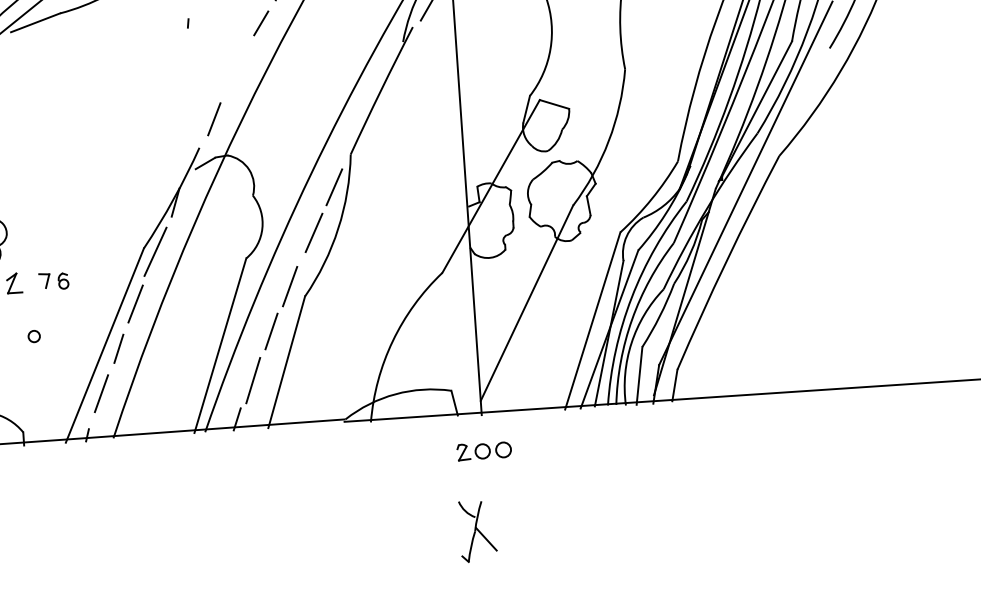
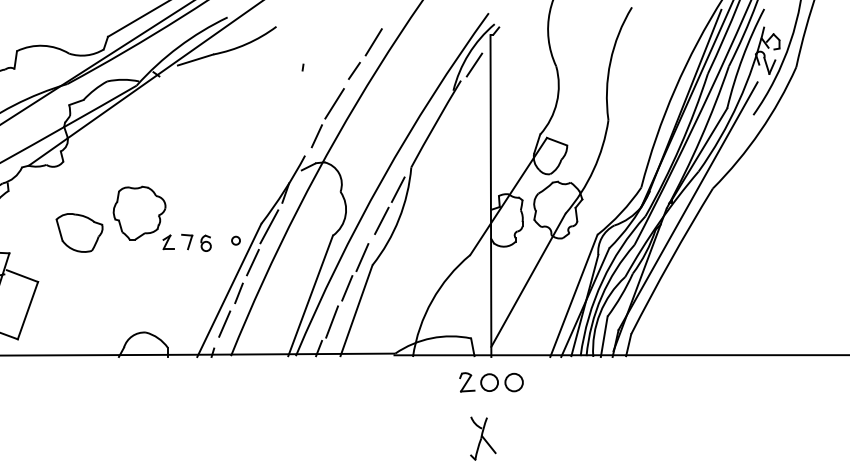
line: (236, 71) -> (334, 103), added
part: (53, 280) -> (196, 242), size x1.43
circle: (33, 336) -> (235, 240), moved
part: (484, 451) -> (491, 382), size x1.67

